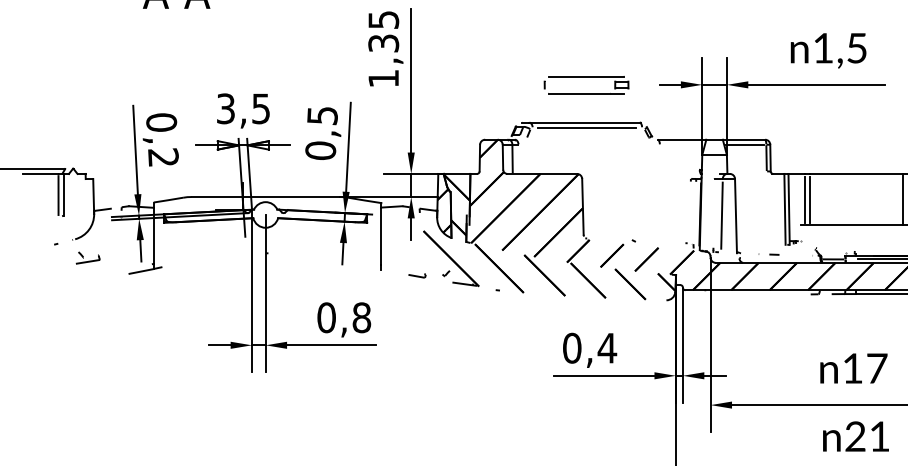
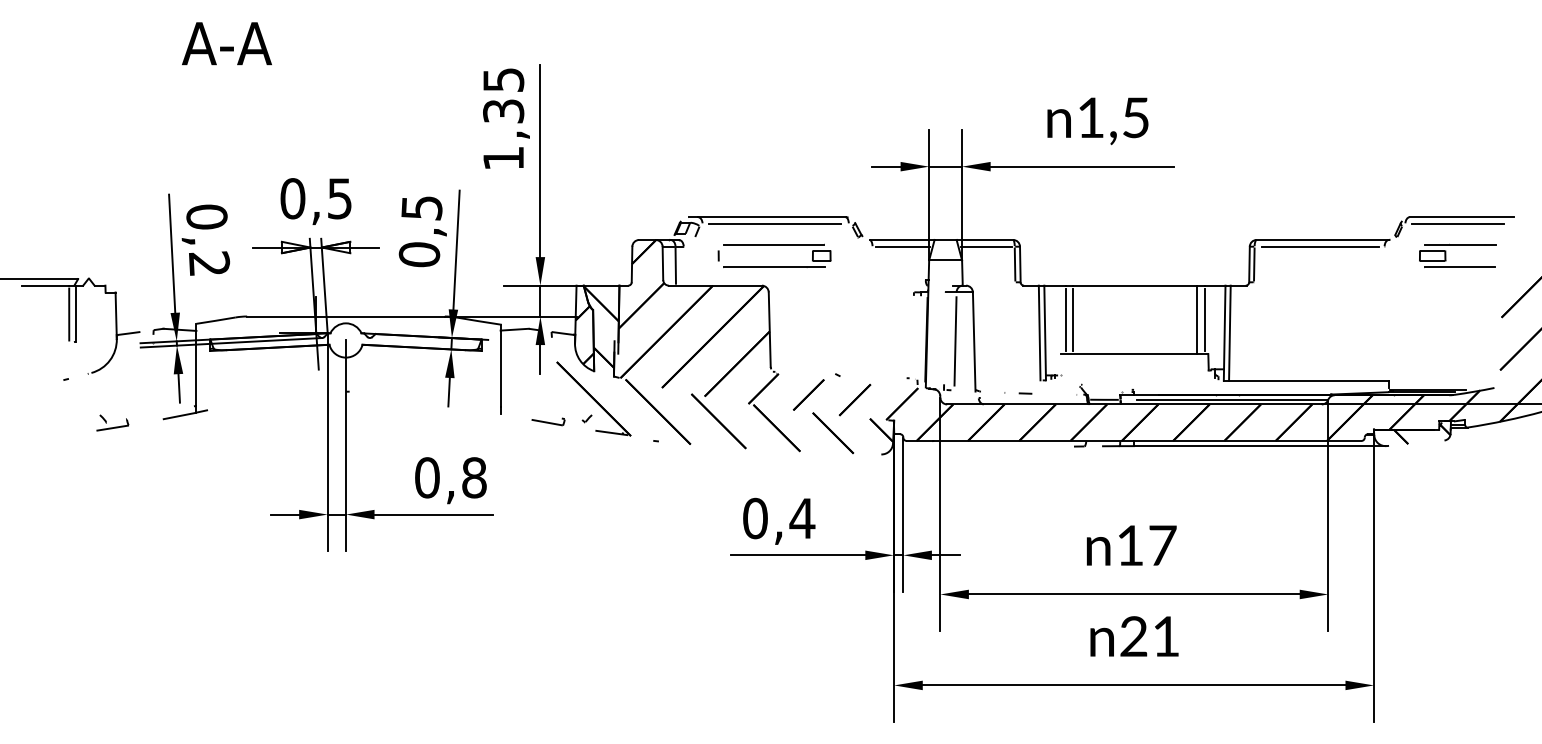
part: (586, 77) -> (774, 245), moved
text: (225, 108) -> (292, 198), 3,5 -> 0,5
line: (682, 144) -> (902, 246), added
part: (87, 257) -> (112, 422), moved
part: (417, 275) -> (548, 421), size x1.43

